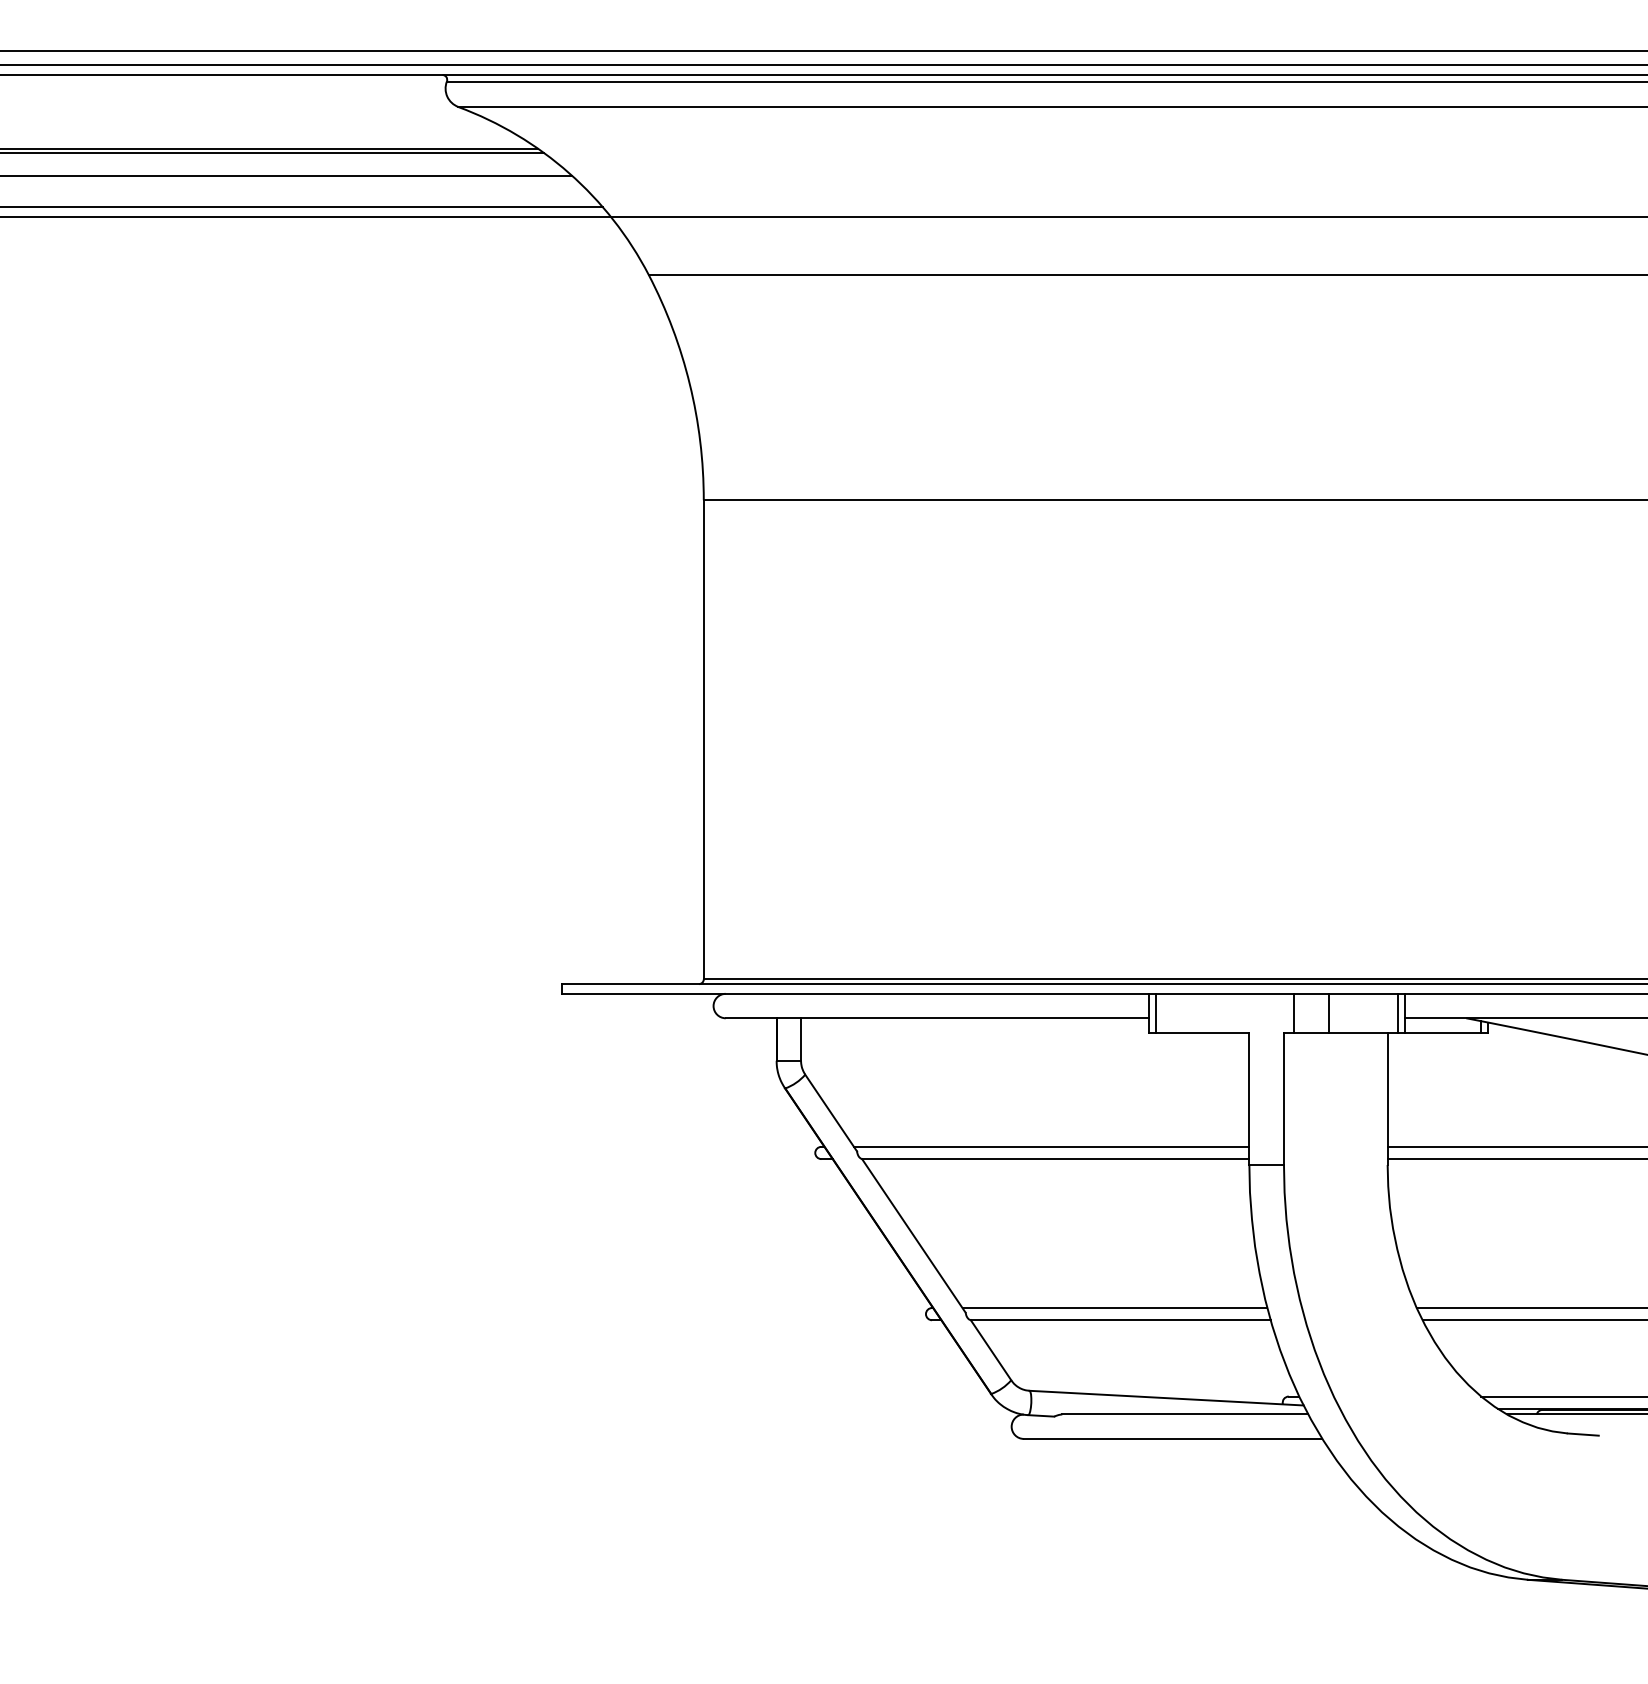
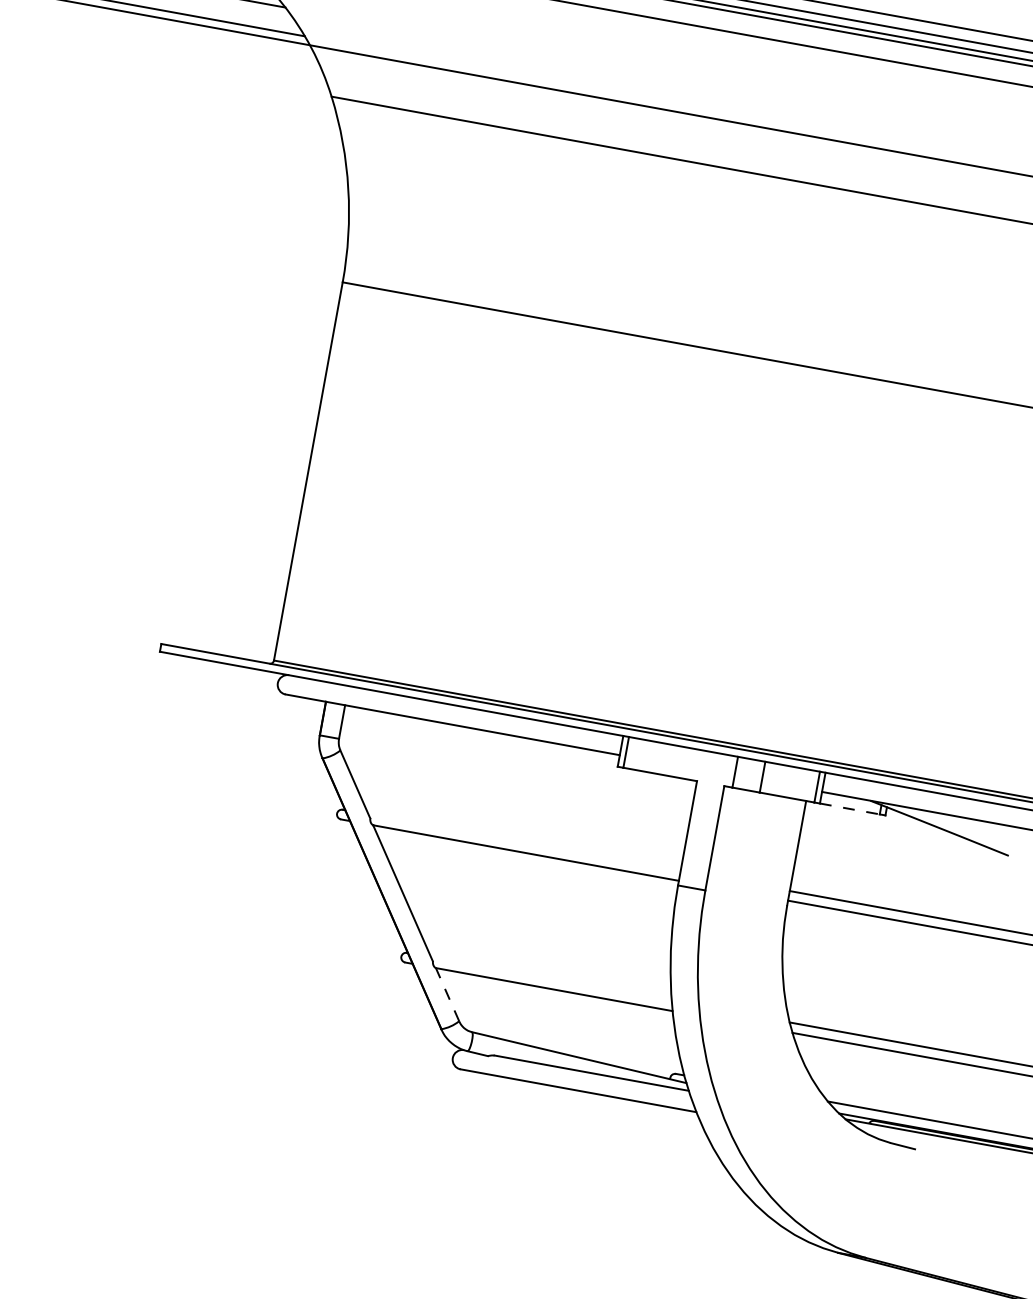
line: (1443, 1032) -> (850, 808), solid -> dashed
line: (1051, 1146) -> (524, 842), removed
line: (1114, 1308) -> (550, 979), removed
line: (990, 1349) -> (447, 993), solid -> dashed

